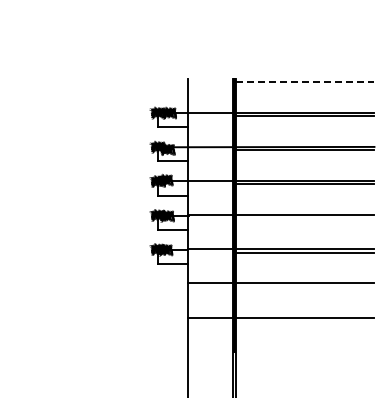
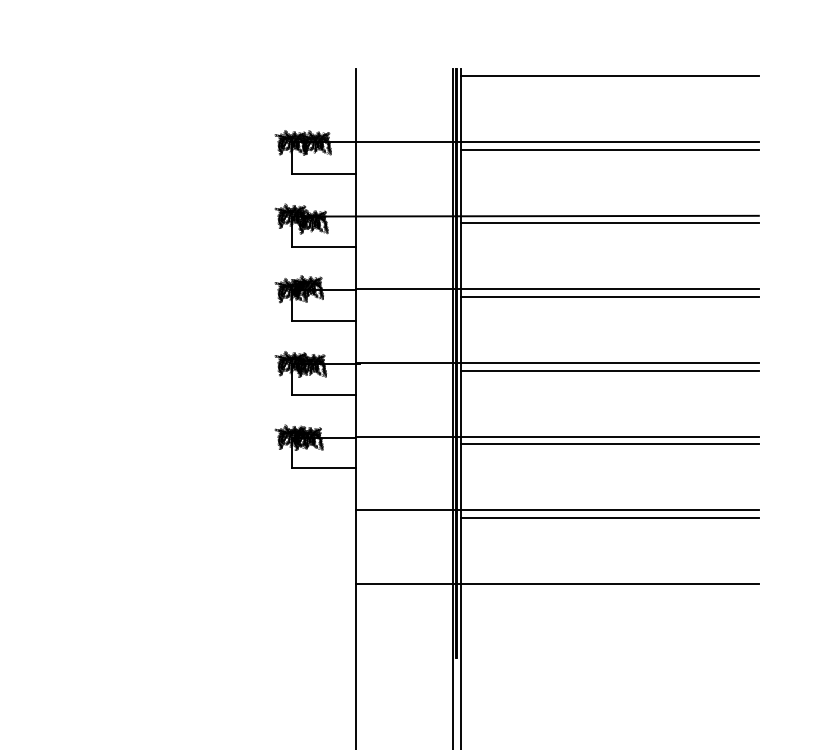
line: (305, 82) -> (610, 76), dashed -> solid
line: (305, 218) -> (610, 370), added
line: (305, 286) -> (610, 516), added

